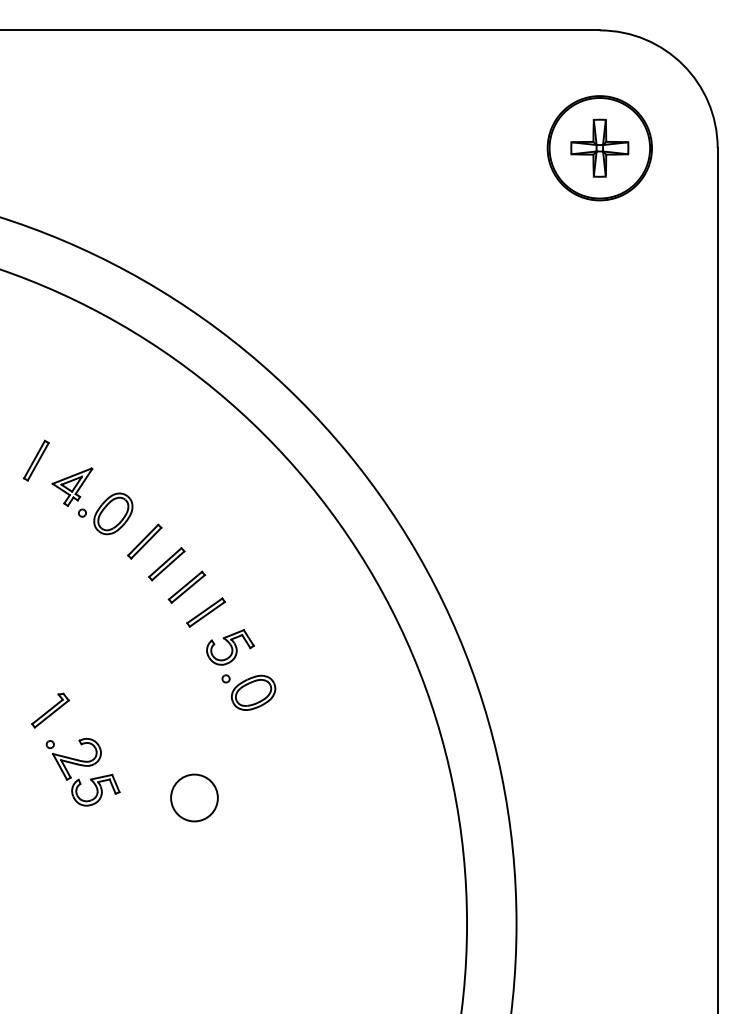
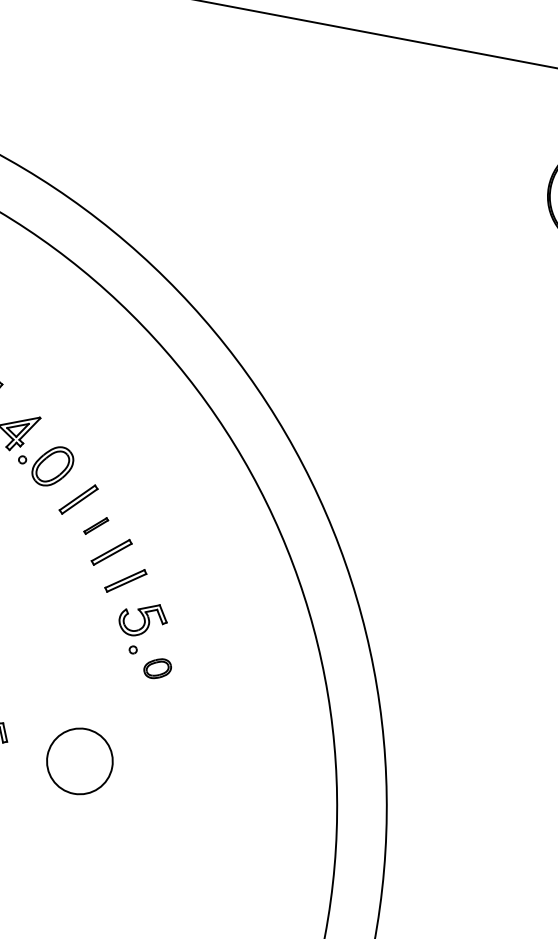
part: (166, 564) -> (95, 526), size x0.6
part: (253, 692) -> (157, 668), size x0.6
circle: (194, 797) -> (80, 760), size x1.4

